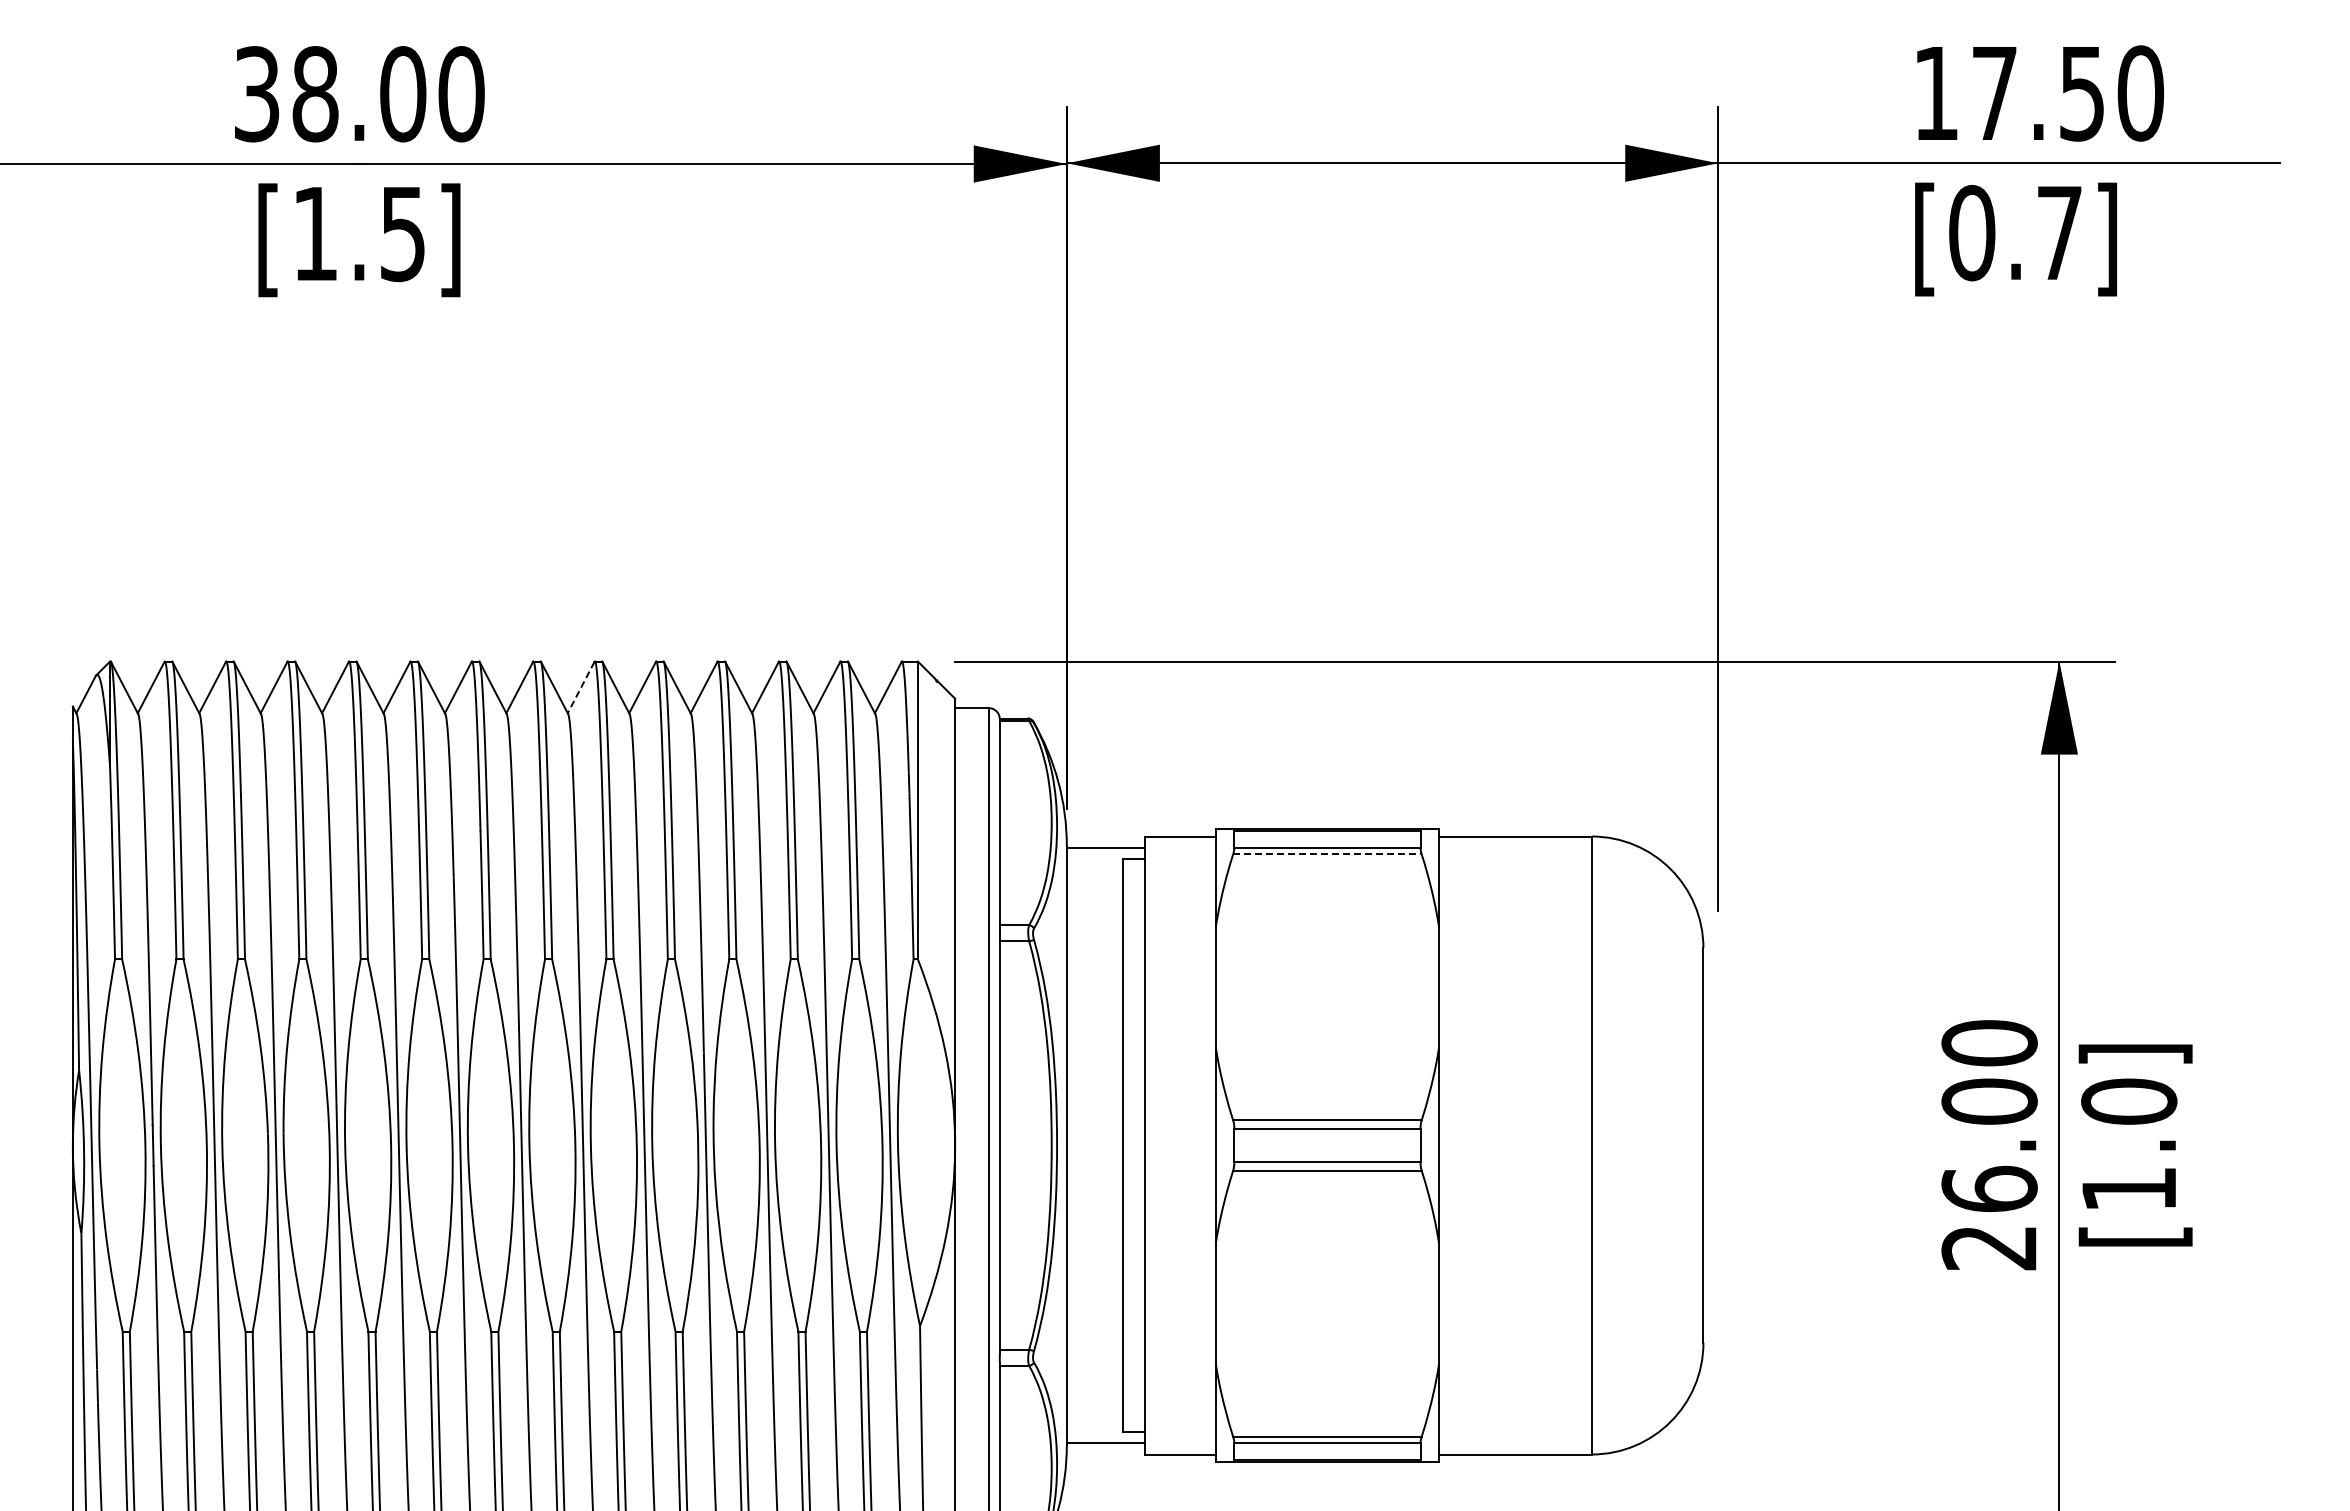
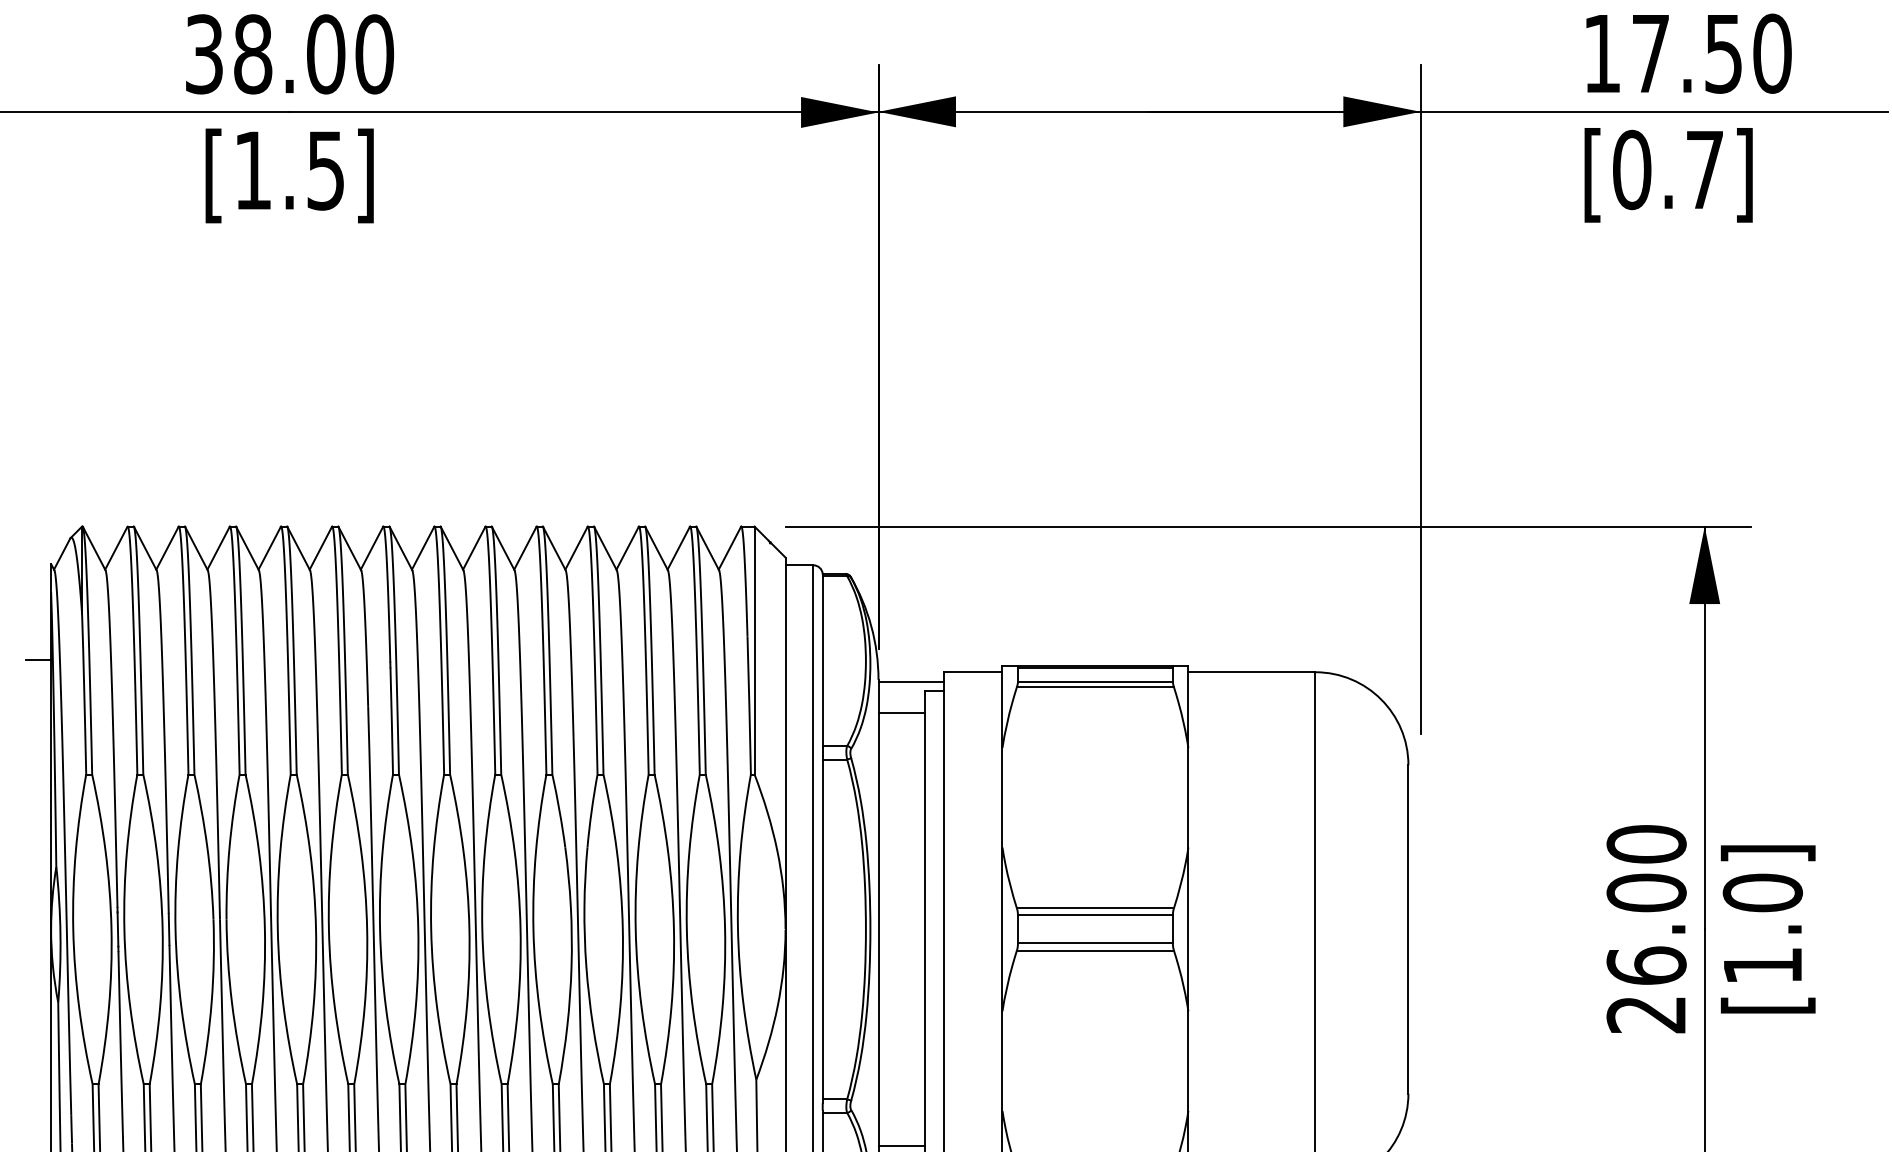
line: (581, 687) -> (474, 548), dashed -> solid
line: (57, 821) -> (38, 659), added
line: (1327, 854) -> (1095, 687), dashed -> solid
line: (1094, 884) -> (901, 712), added
line: (1094, 1406) -> (901, 1146), added

